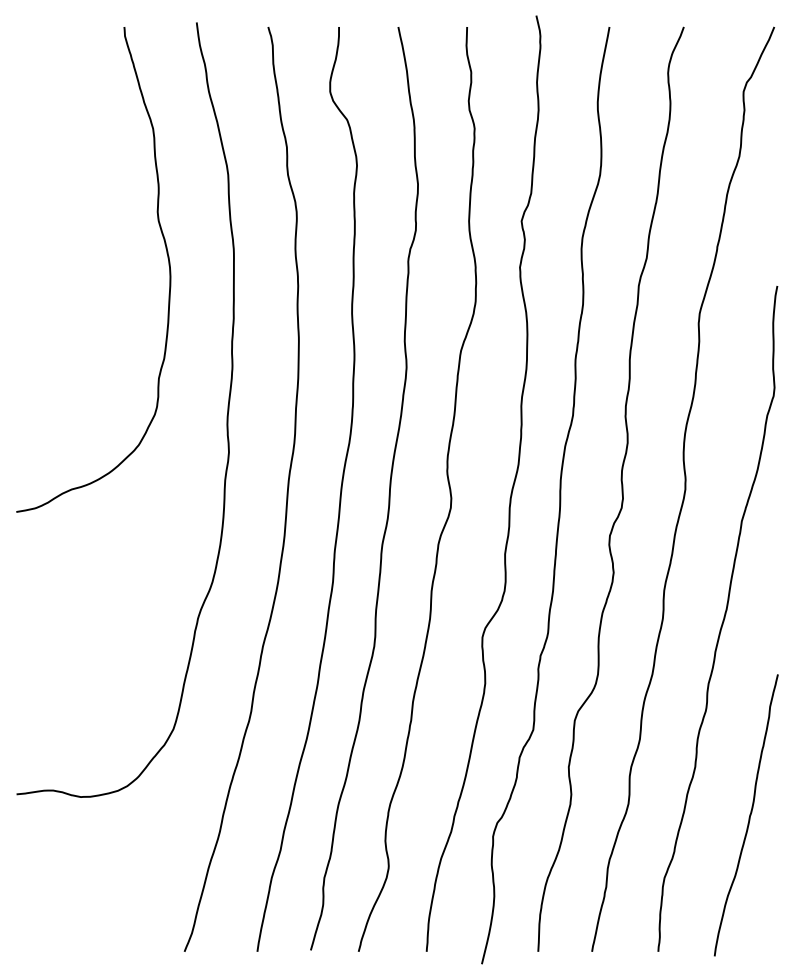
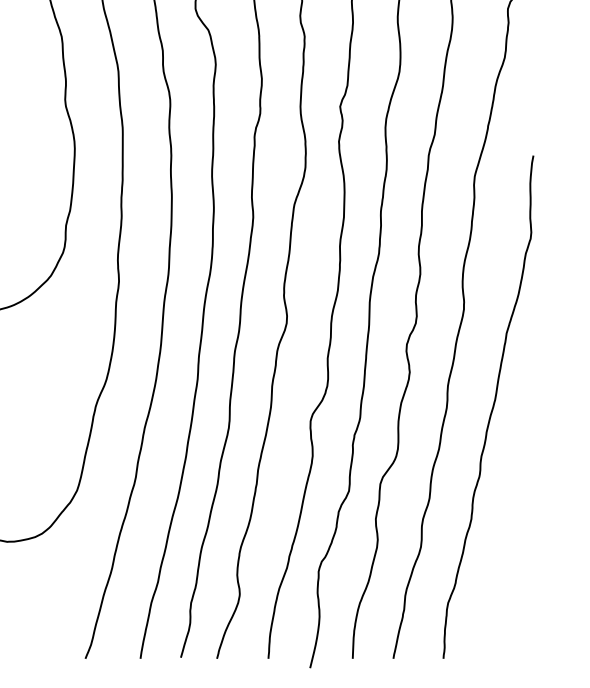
curve: (748, 817) -> (511, 557), removed

